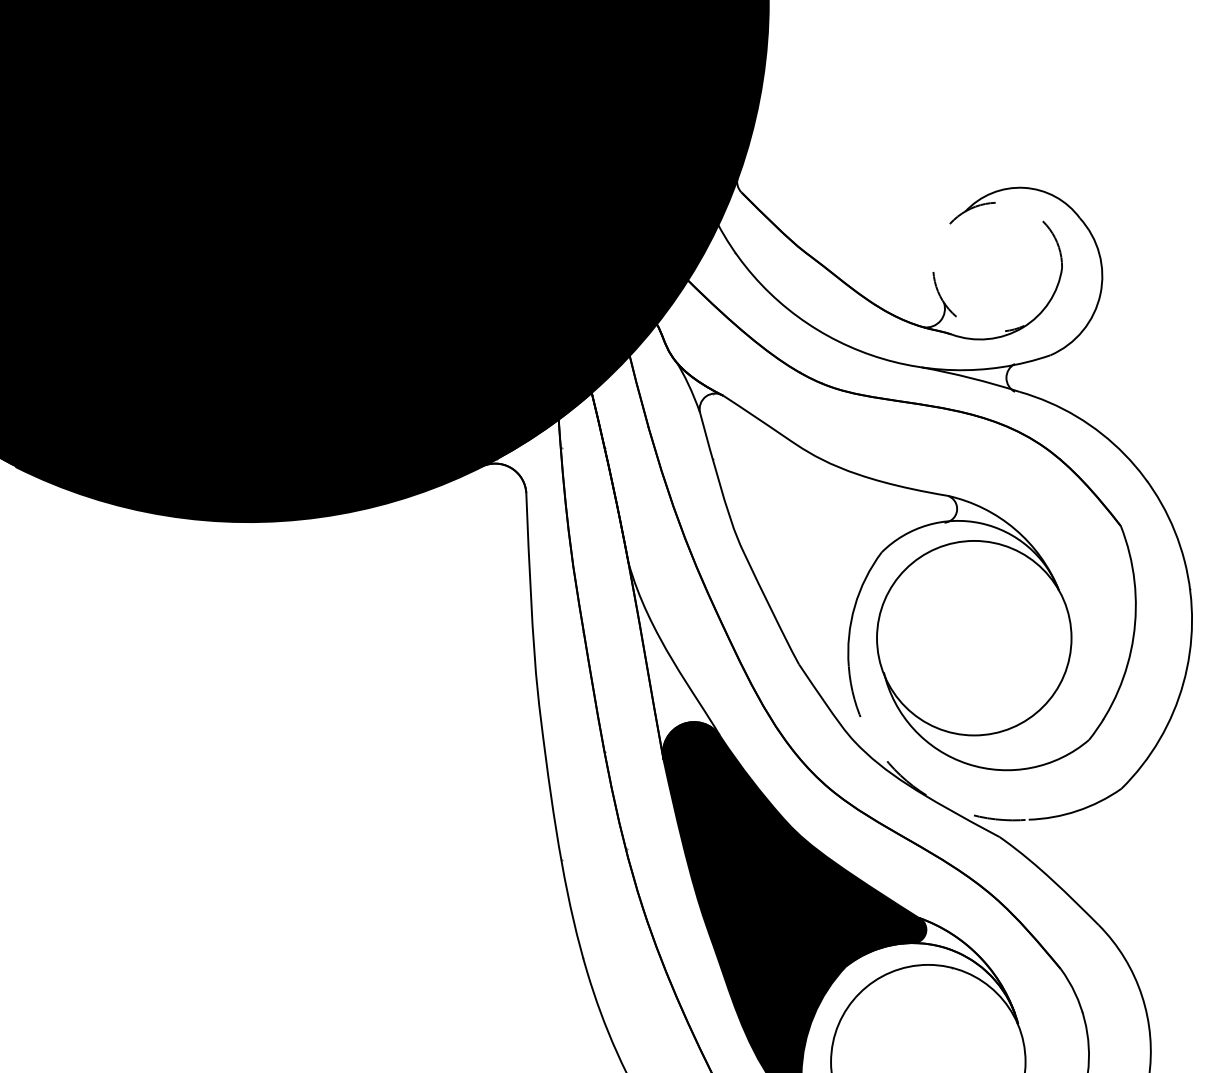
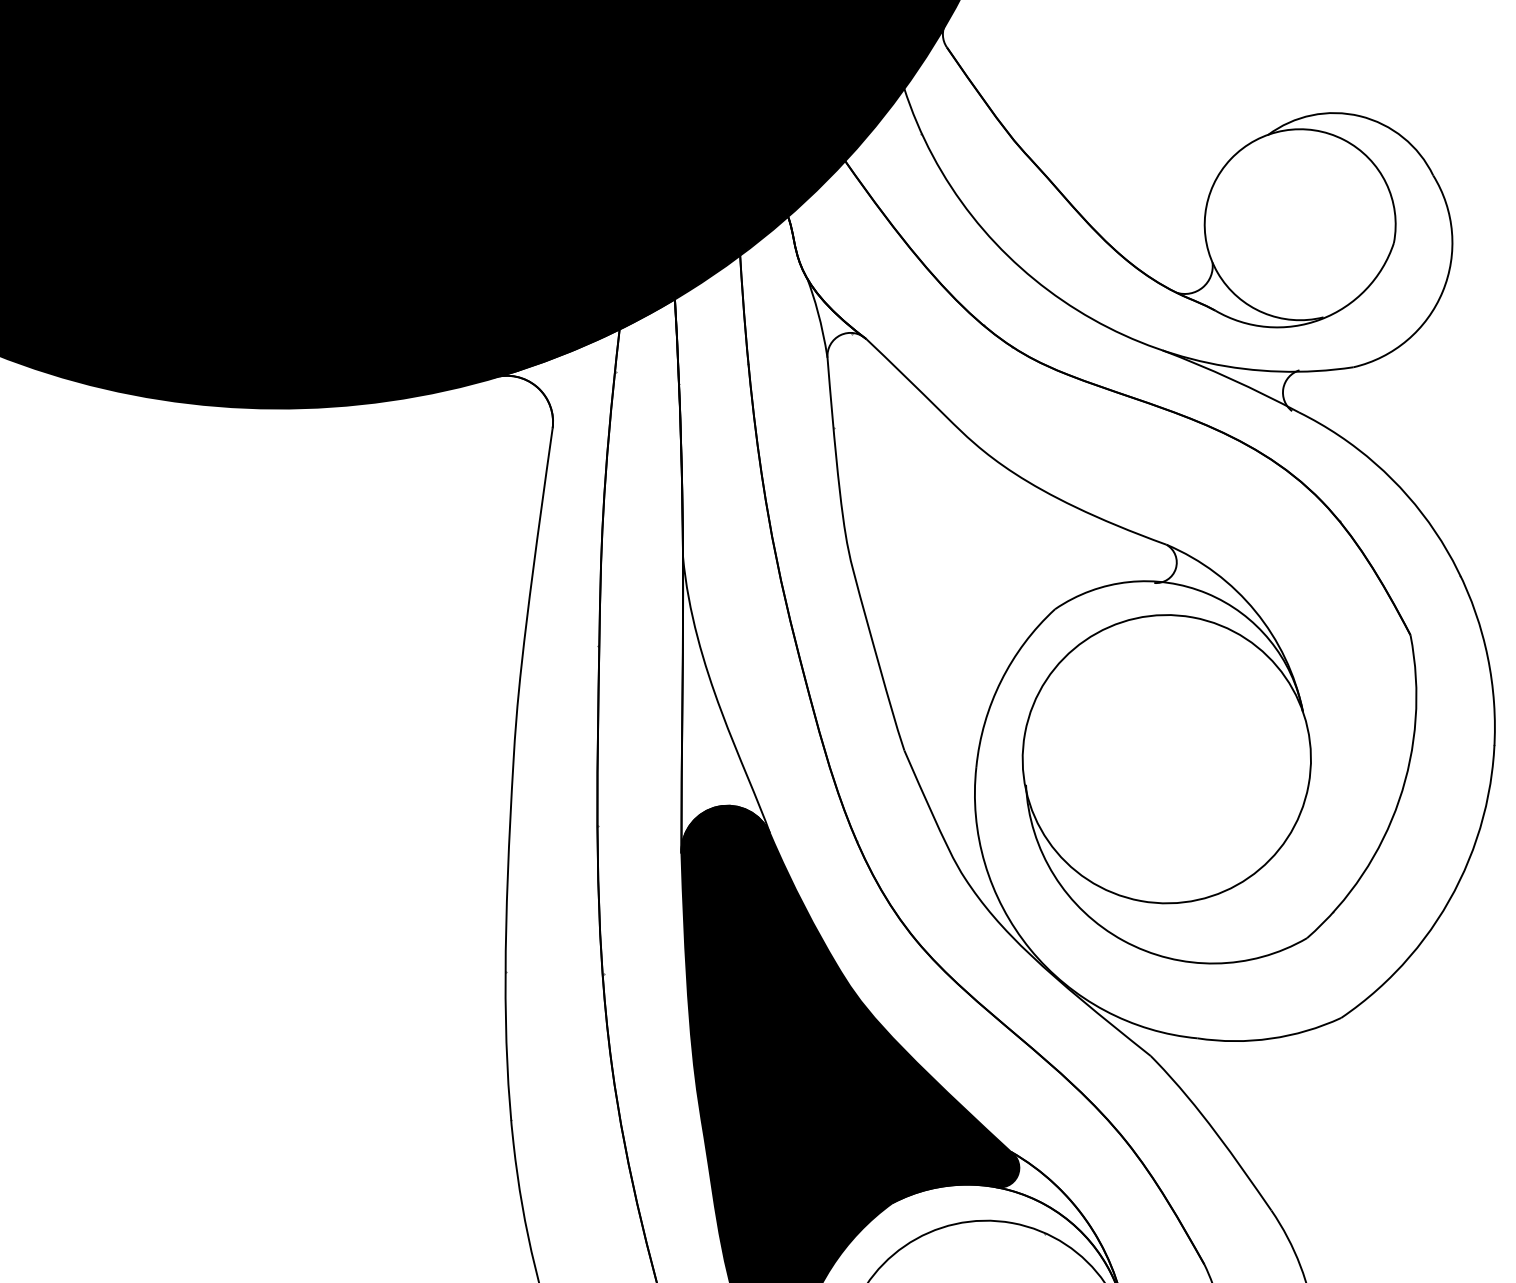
arc: (943, 232) -> (1230, 159), dashed -> solid
arc: (906, 780) -> (1029, 948), dashed -> solid

